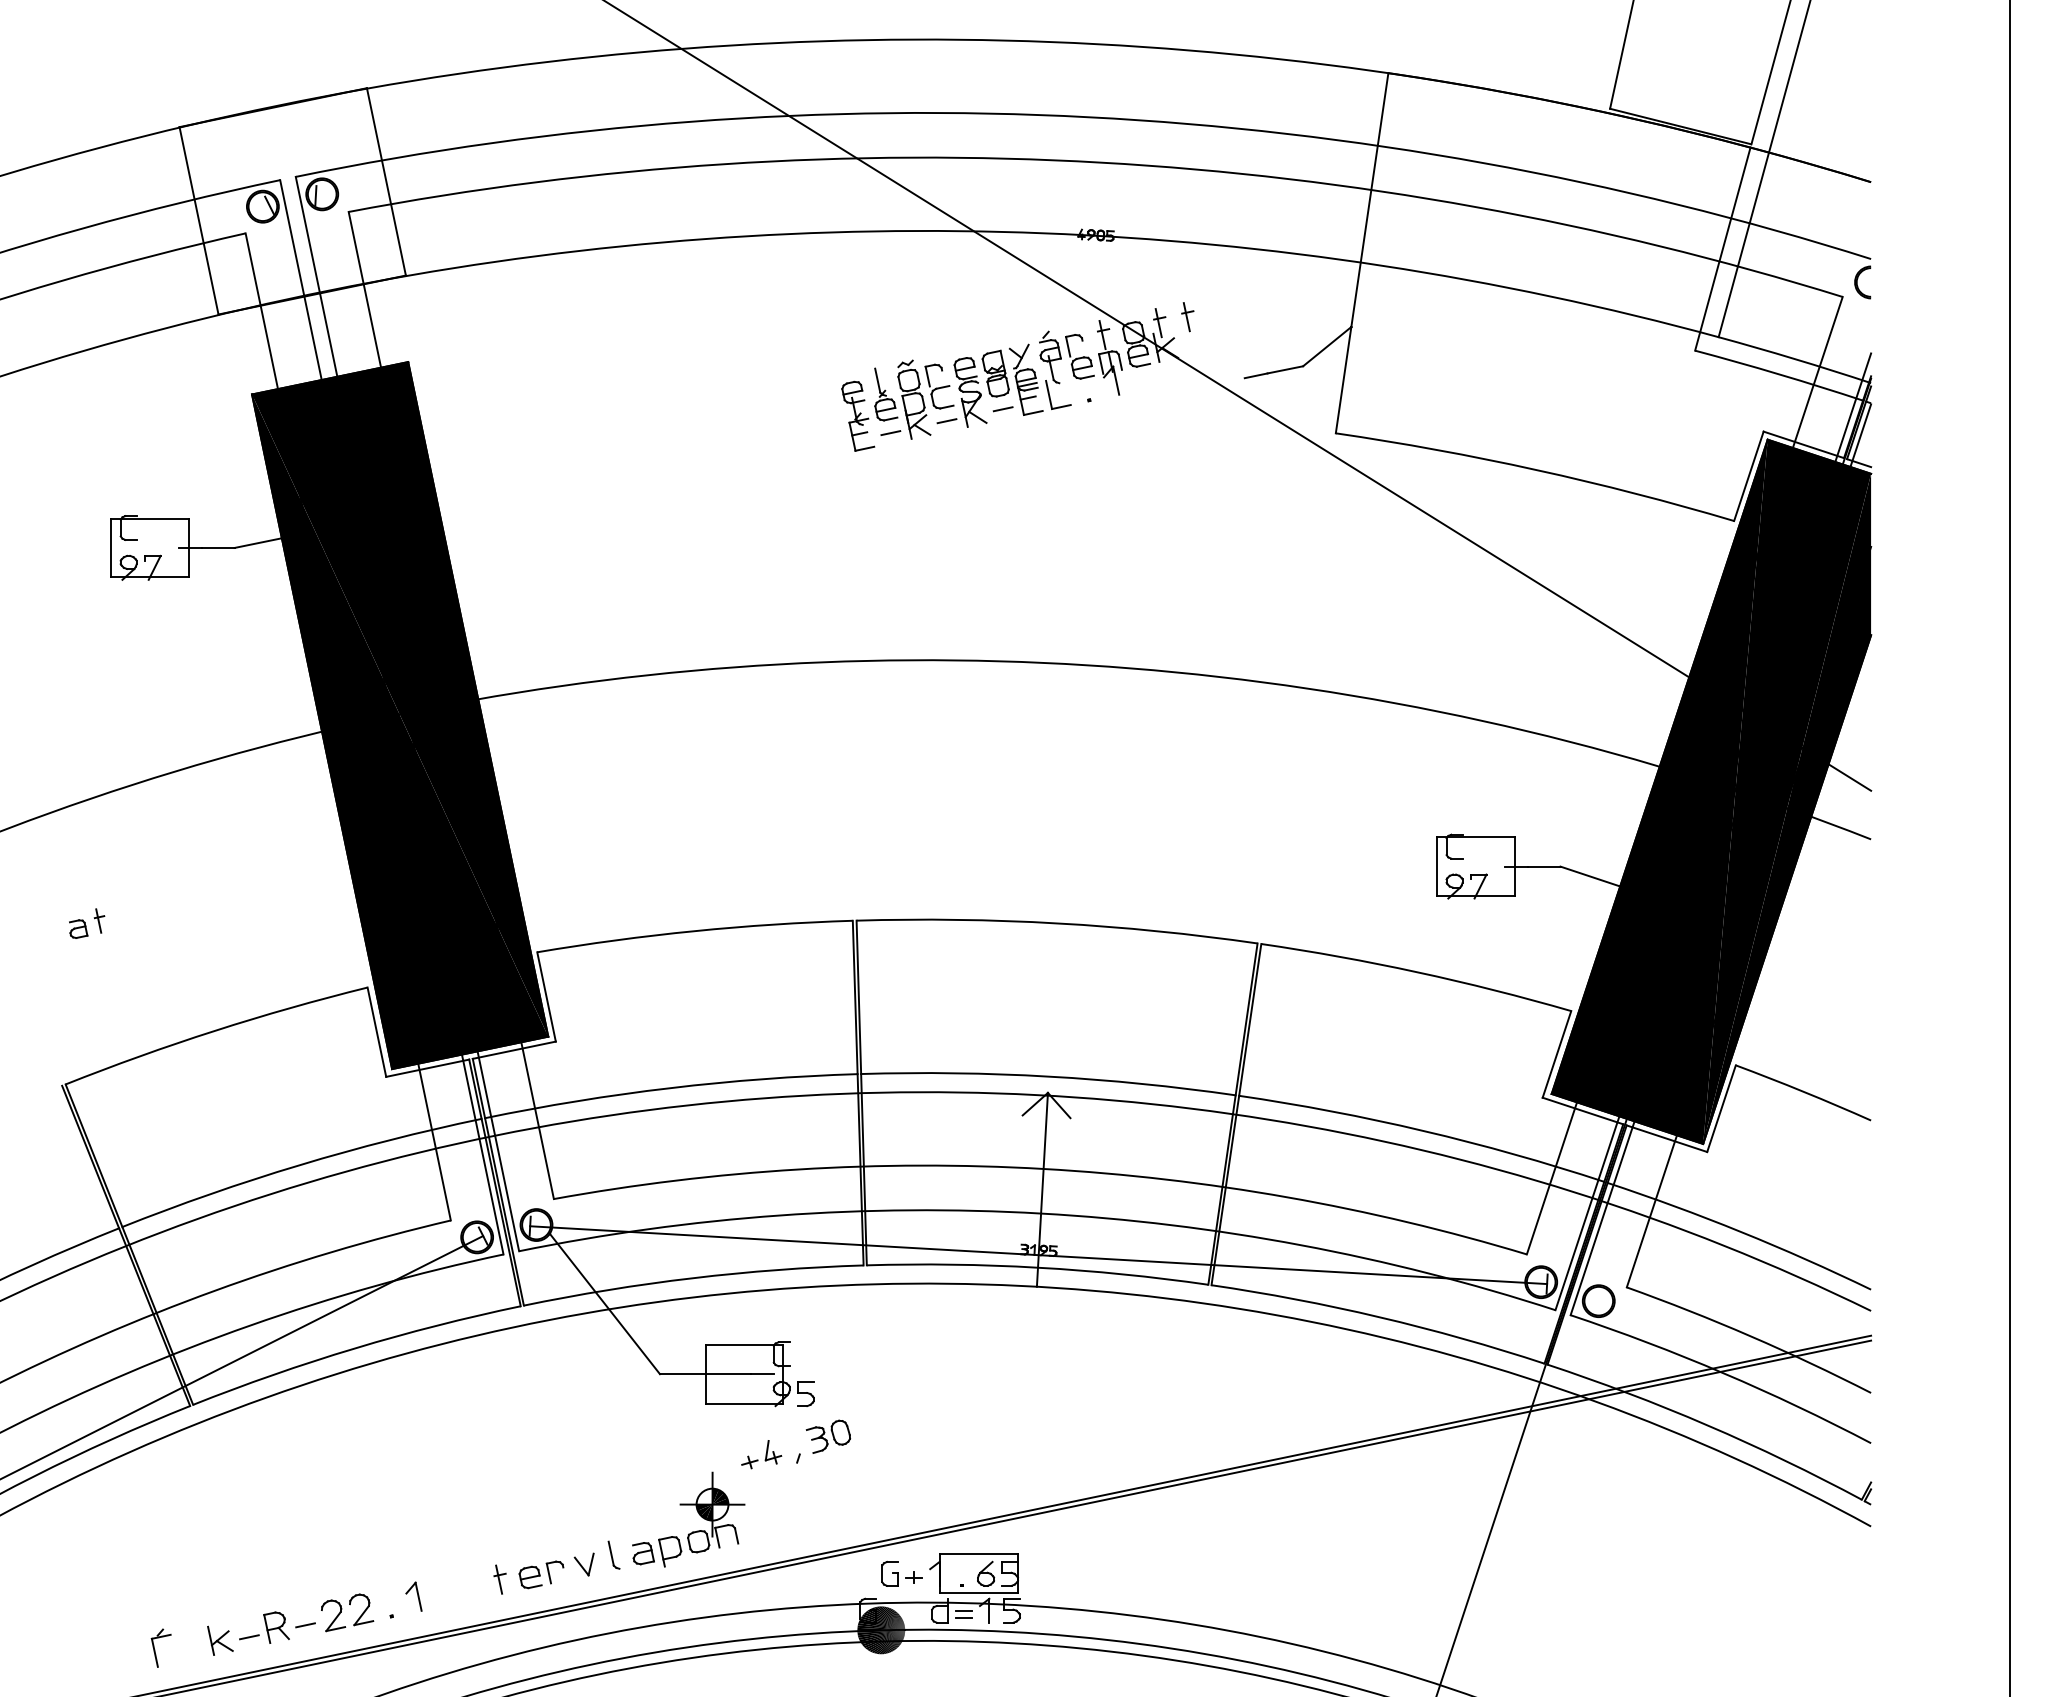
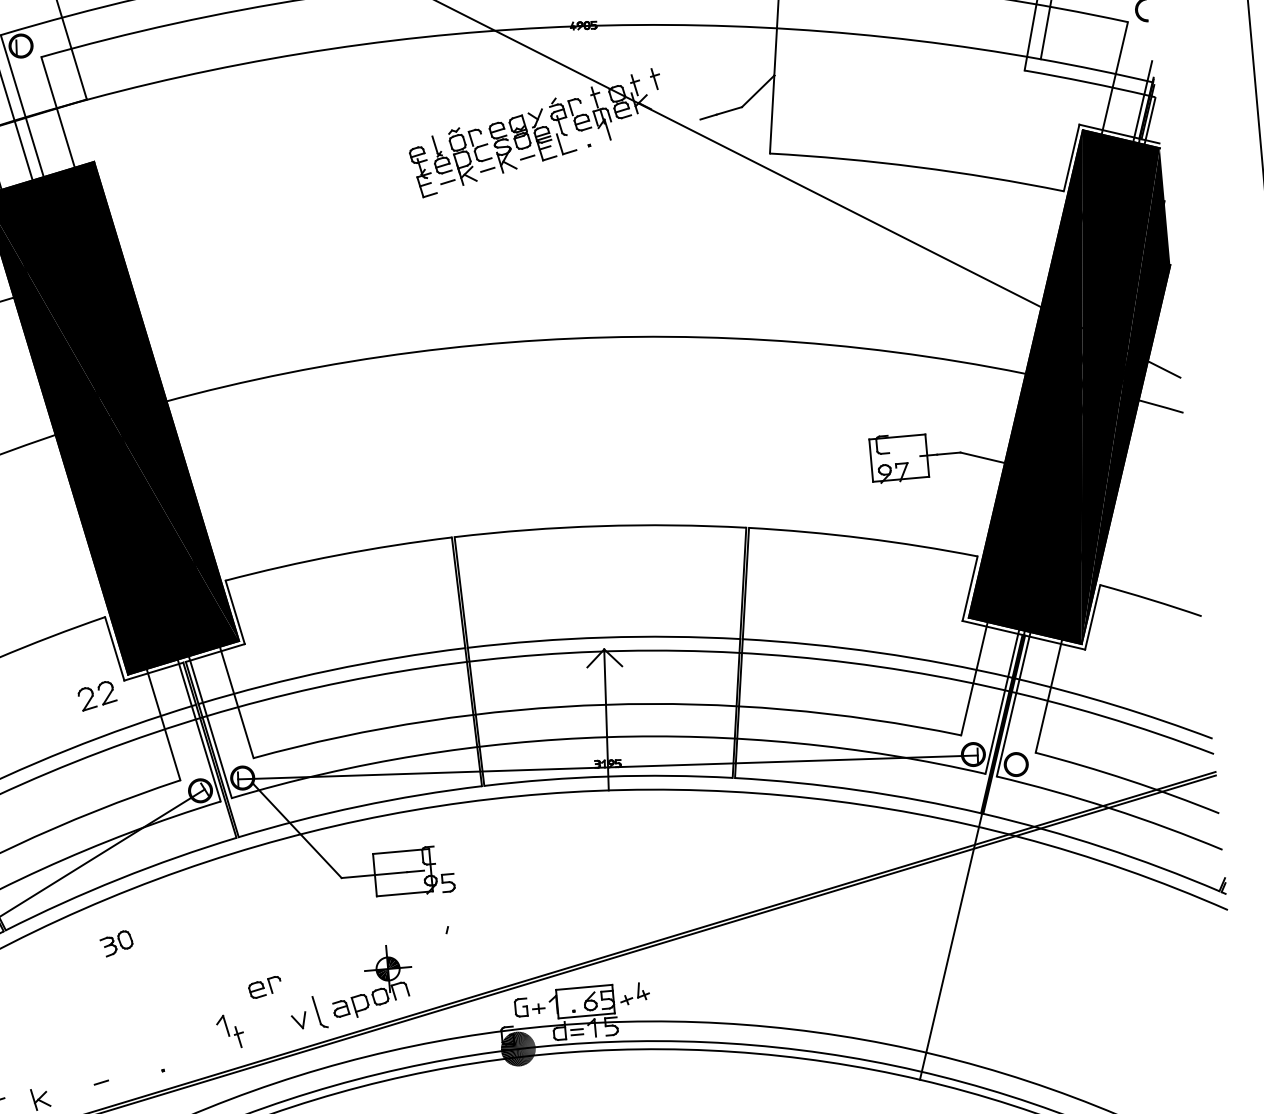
part: (828, 1436) -> (116, 943), moved
part: (761, 1454) -> (634, 993), moved
part: (613, 1554) -> (319, 1011), size x1.6
part: (541, 1574) -> (264, 987), moved
part: (413, 1596) -> (222, 1026), moved
part: (347, 1612) -> (97, 695), moved
part: (264, 1627) -> (71, 1086), removed

